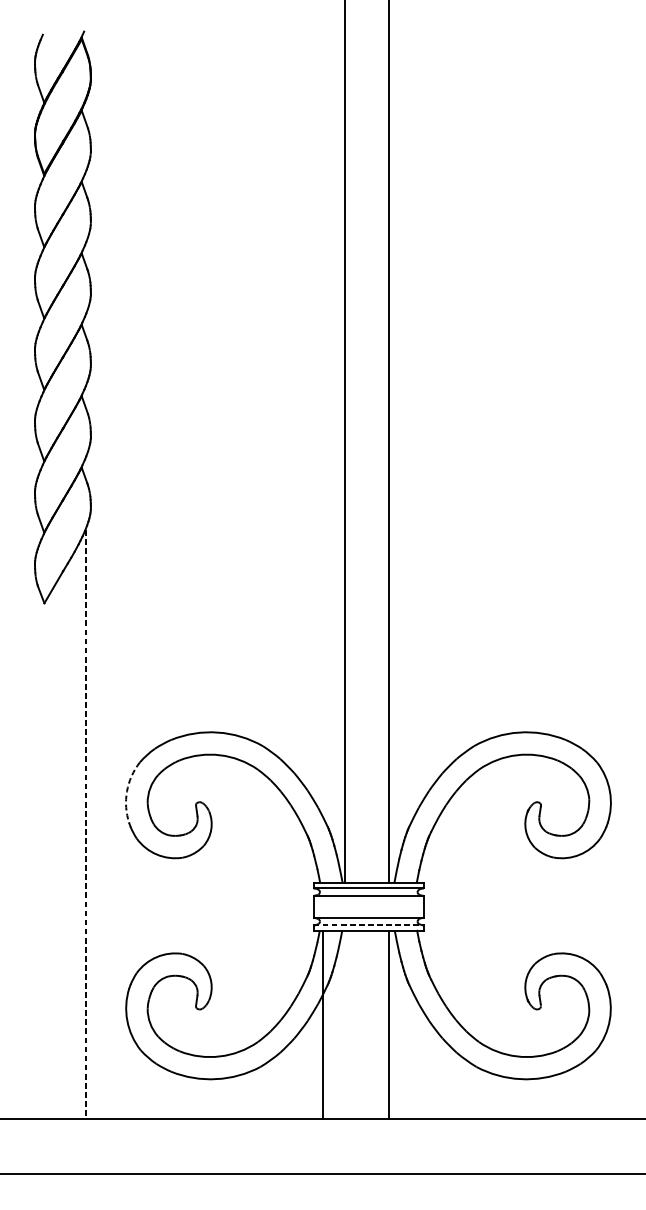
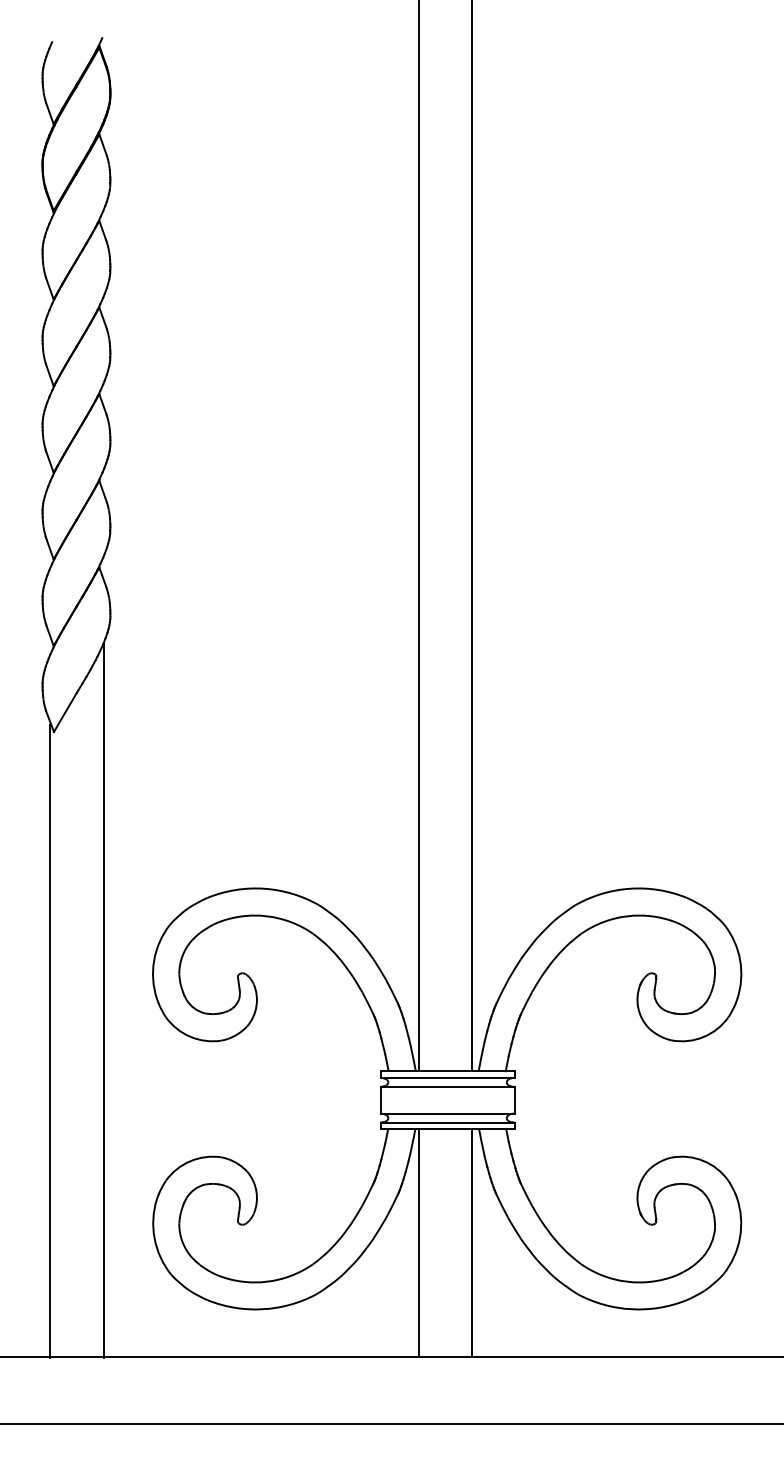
arc: (127, 791) -> (154, 960), dashed -> solid
line: (85, 824) -> (103, 1000), dashed -> solid
line: (41, 858) -> (50, 1041), added
line: (368, 925) -> (447, 1122), dashed -> solid
line: (322, 1024) -> (418, 1243), moved

